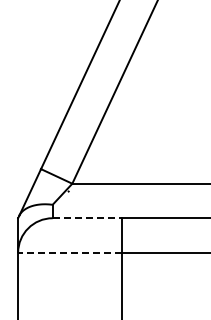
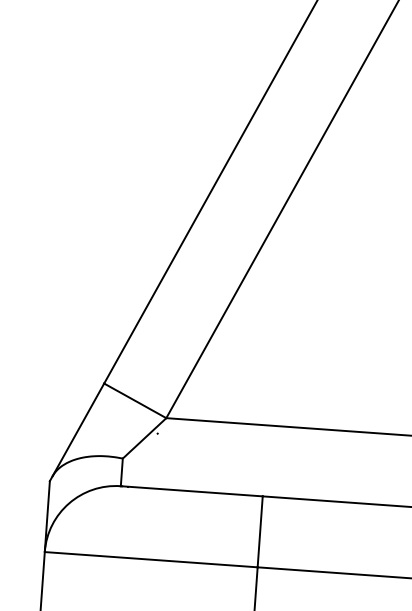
line: (87, 218) -> (192, 491), dashed -> solid
line: (69, 252) -> (150, 559), dashed -> solid

